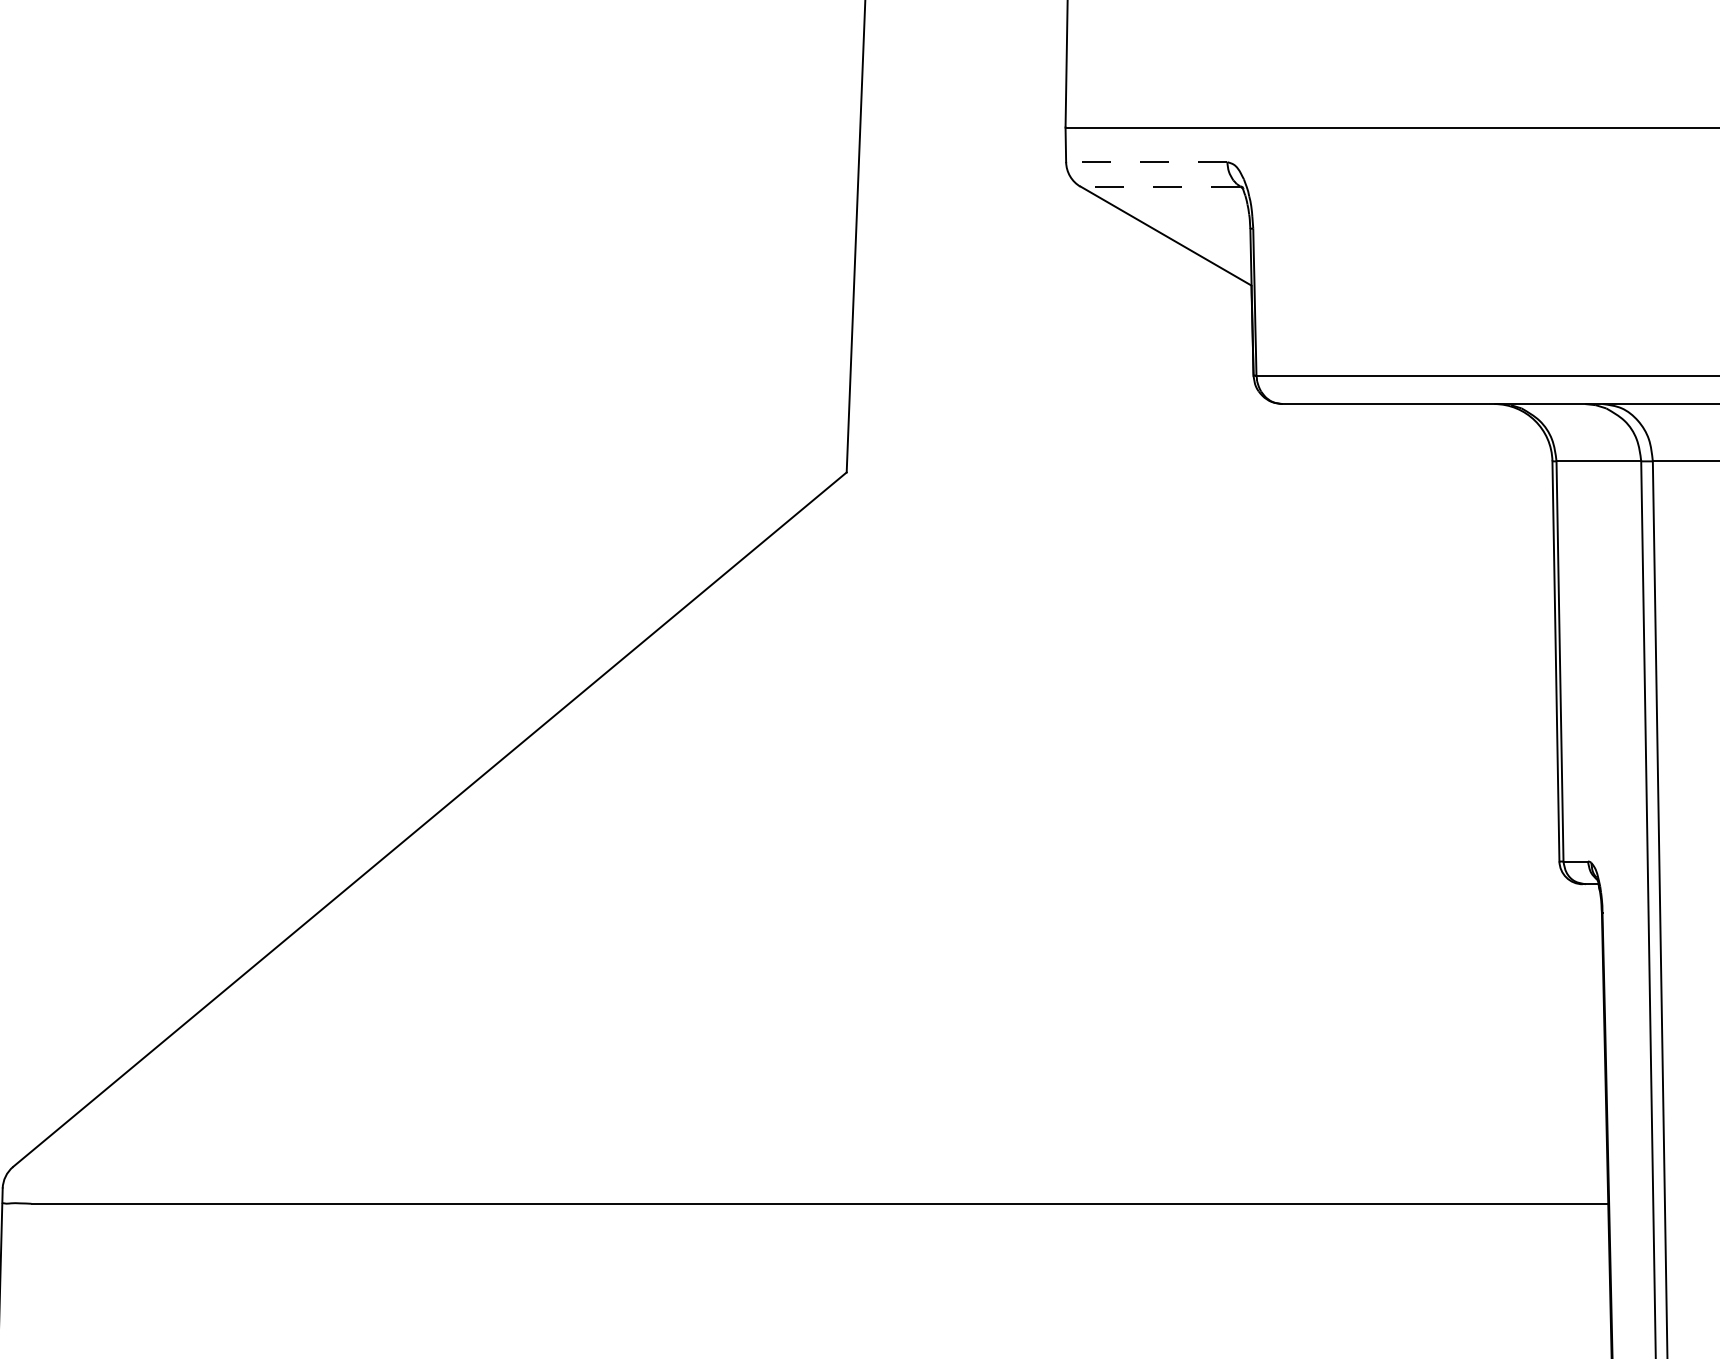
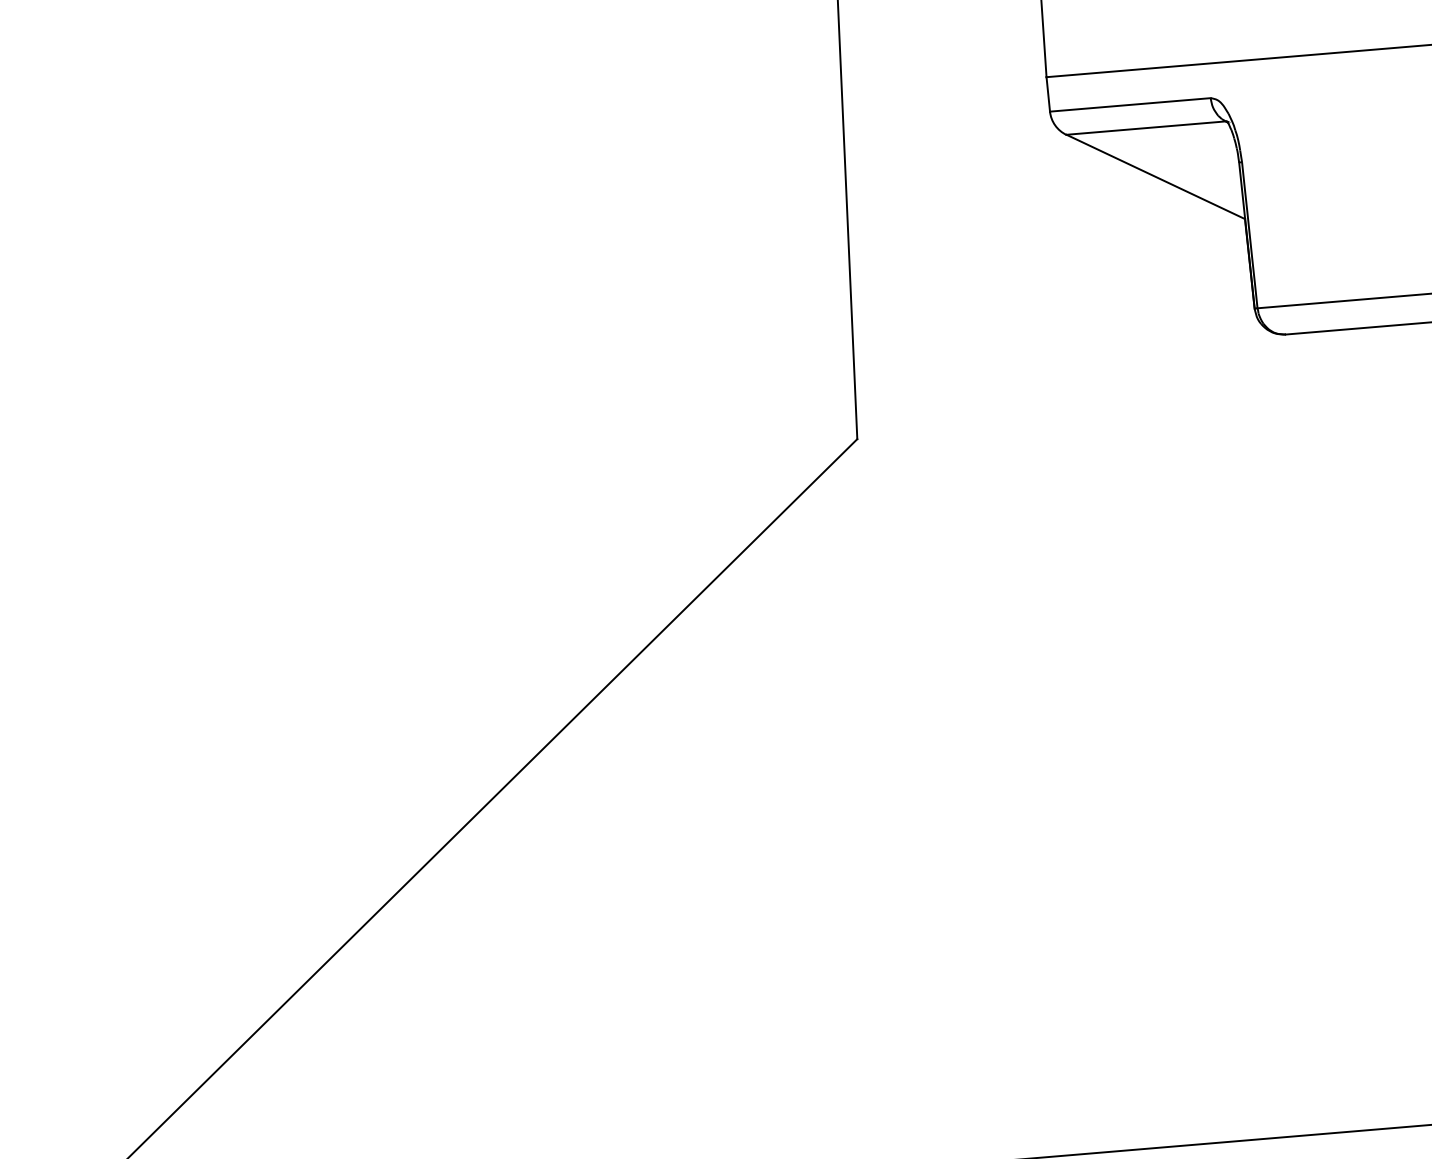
line: (1146, 162) -> (1130, 105), dashed -> solid
line: (1160, 186) -> (1146, 127), dashed -> solid

